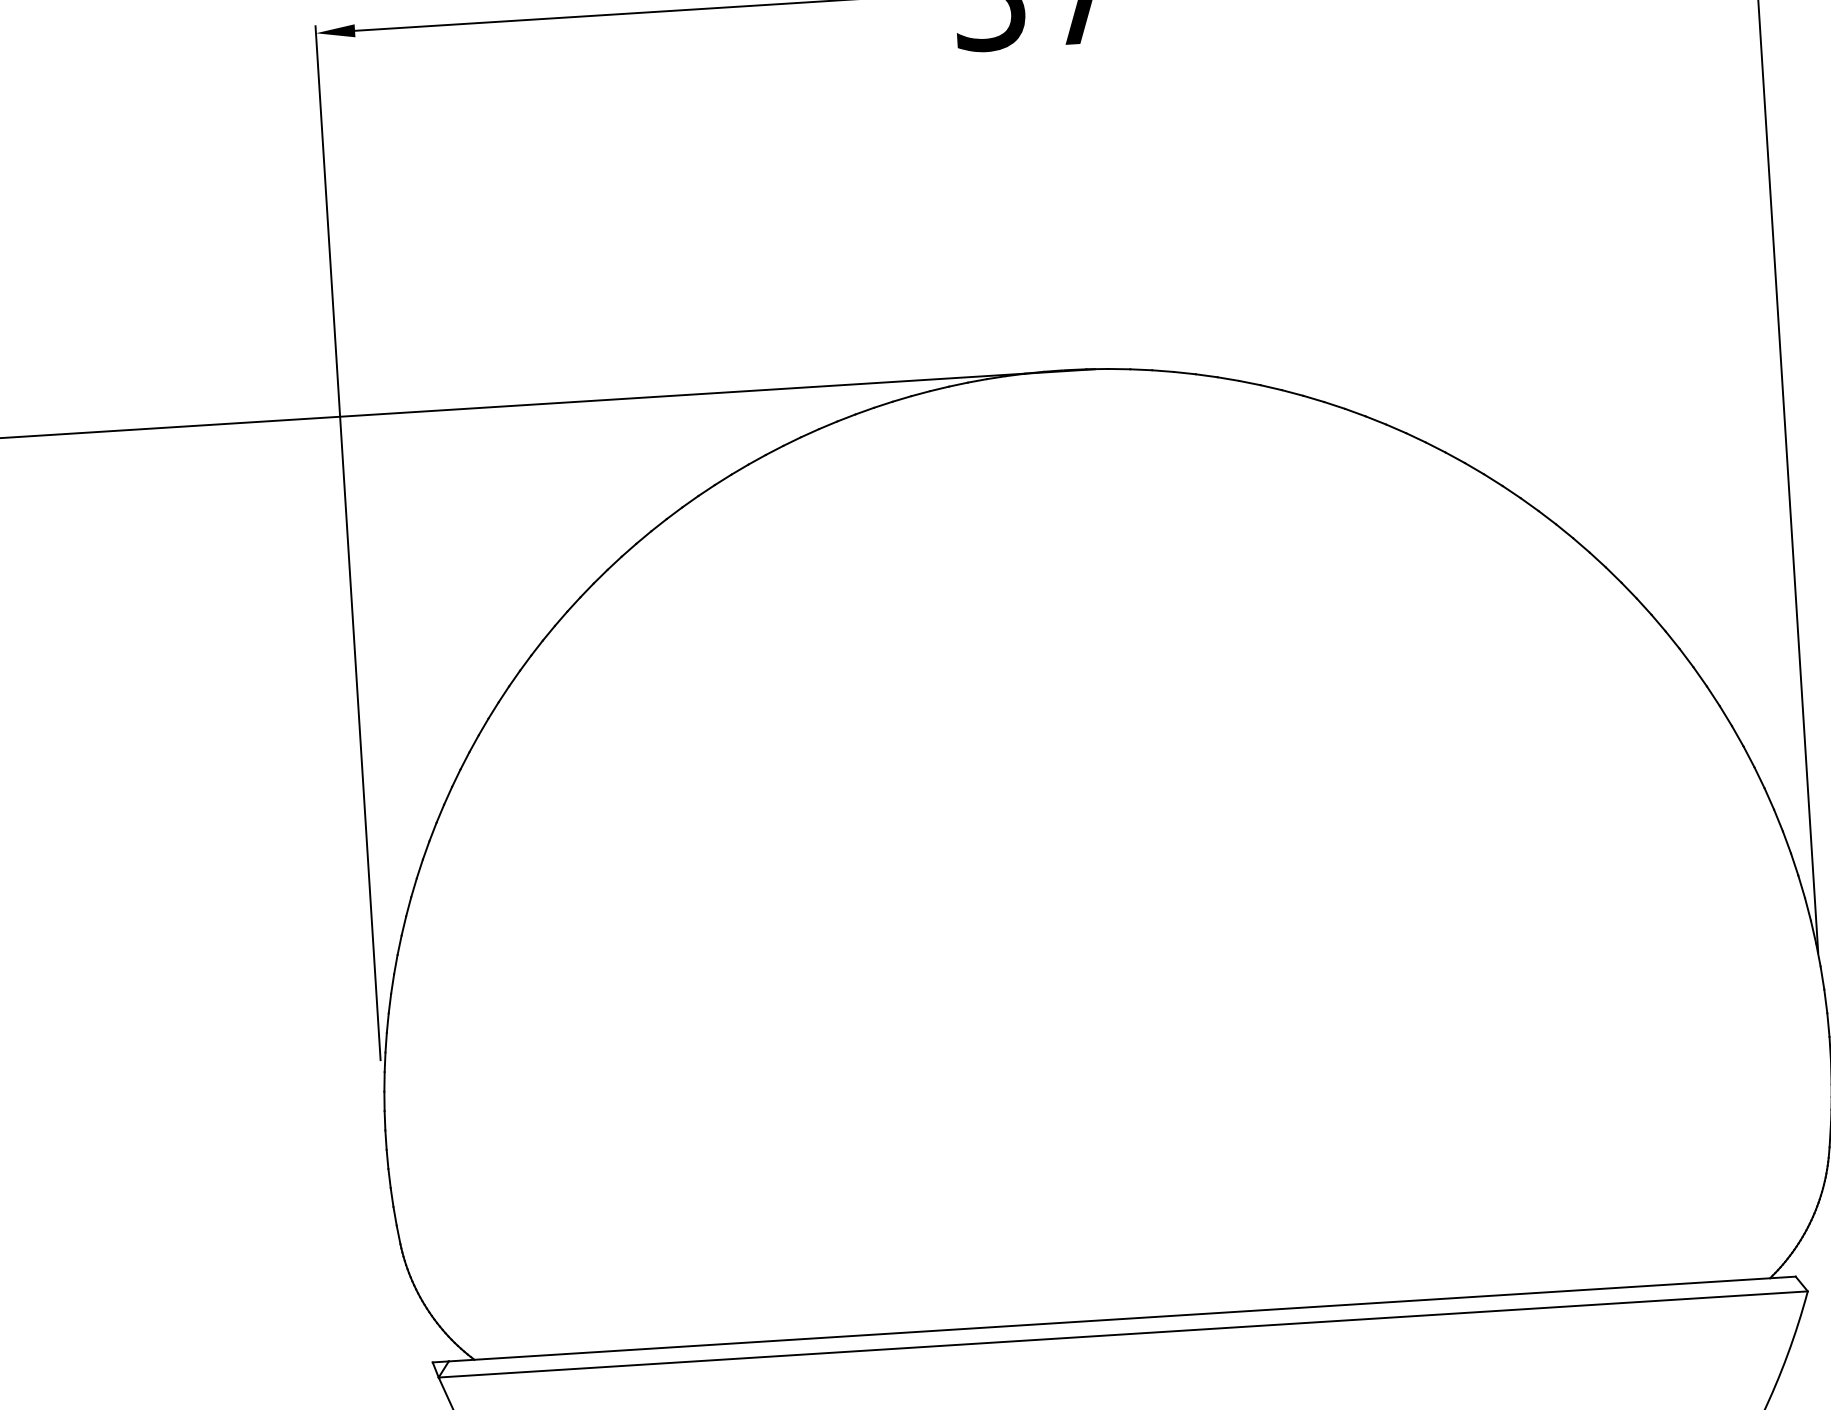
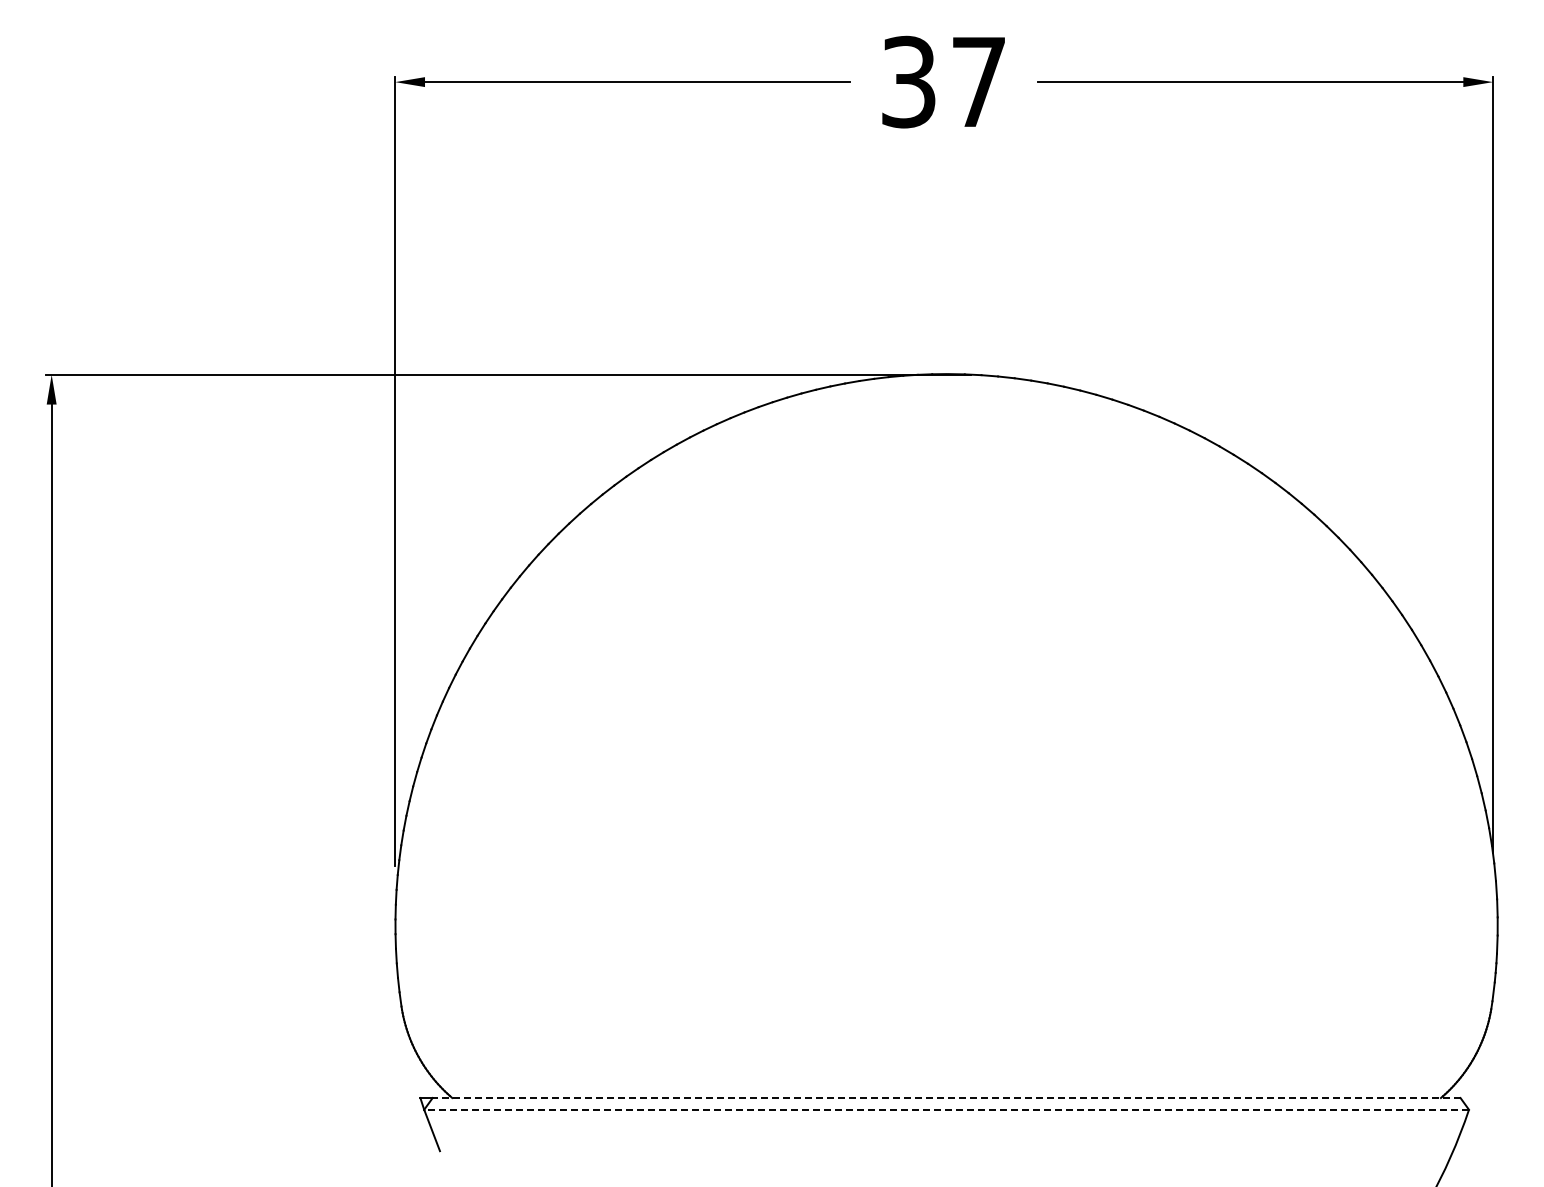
line: (1122, 1319) -> (946, 1098), solid -> dashed
line: (1123, 1334) -> (946, 1109), solid -> dashed

